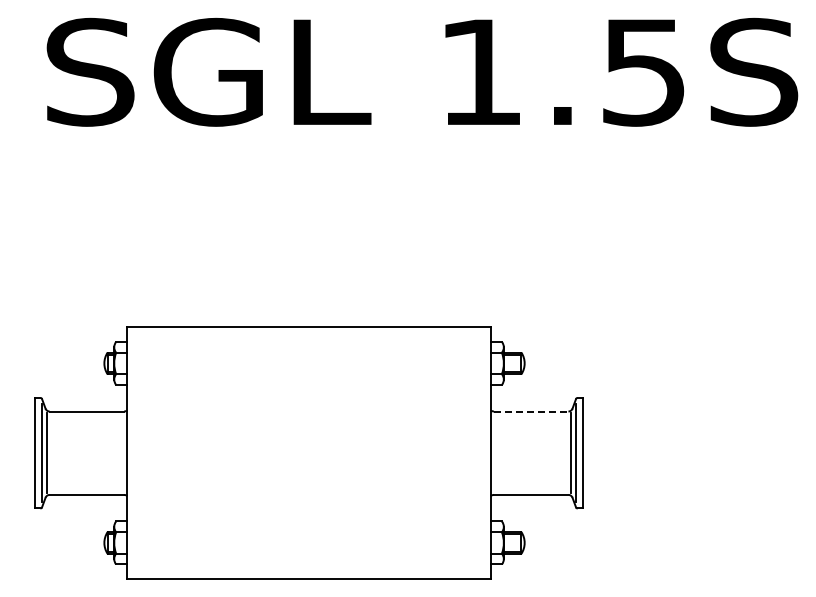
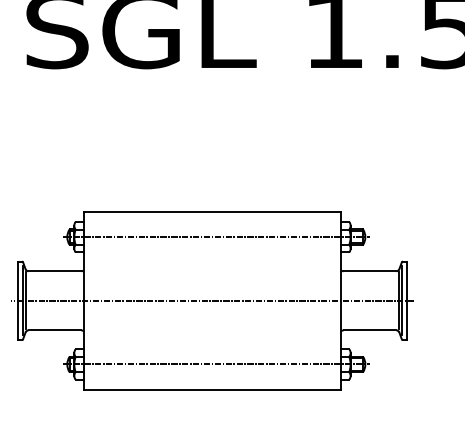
line: (314, 363) -> (216, 237), added
line: (531, 411) -> (370, 271), dashed -> solid
line: (308, 453) -> (212, 301), added
line: (314, 542) -> (216, 364), added

